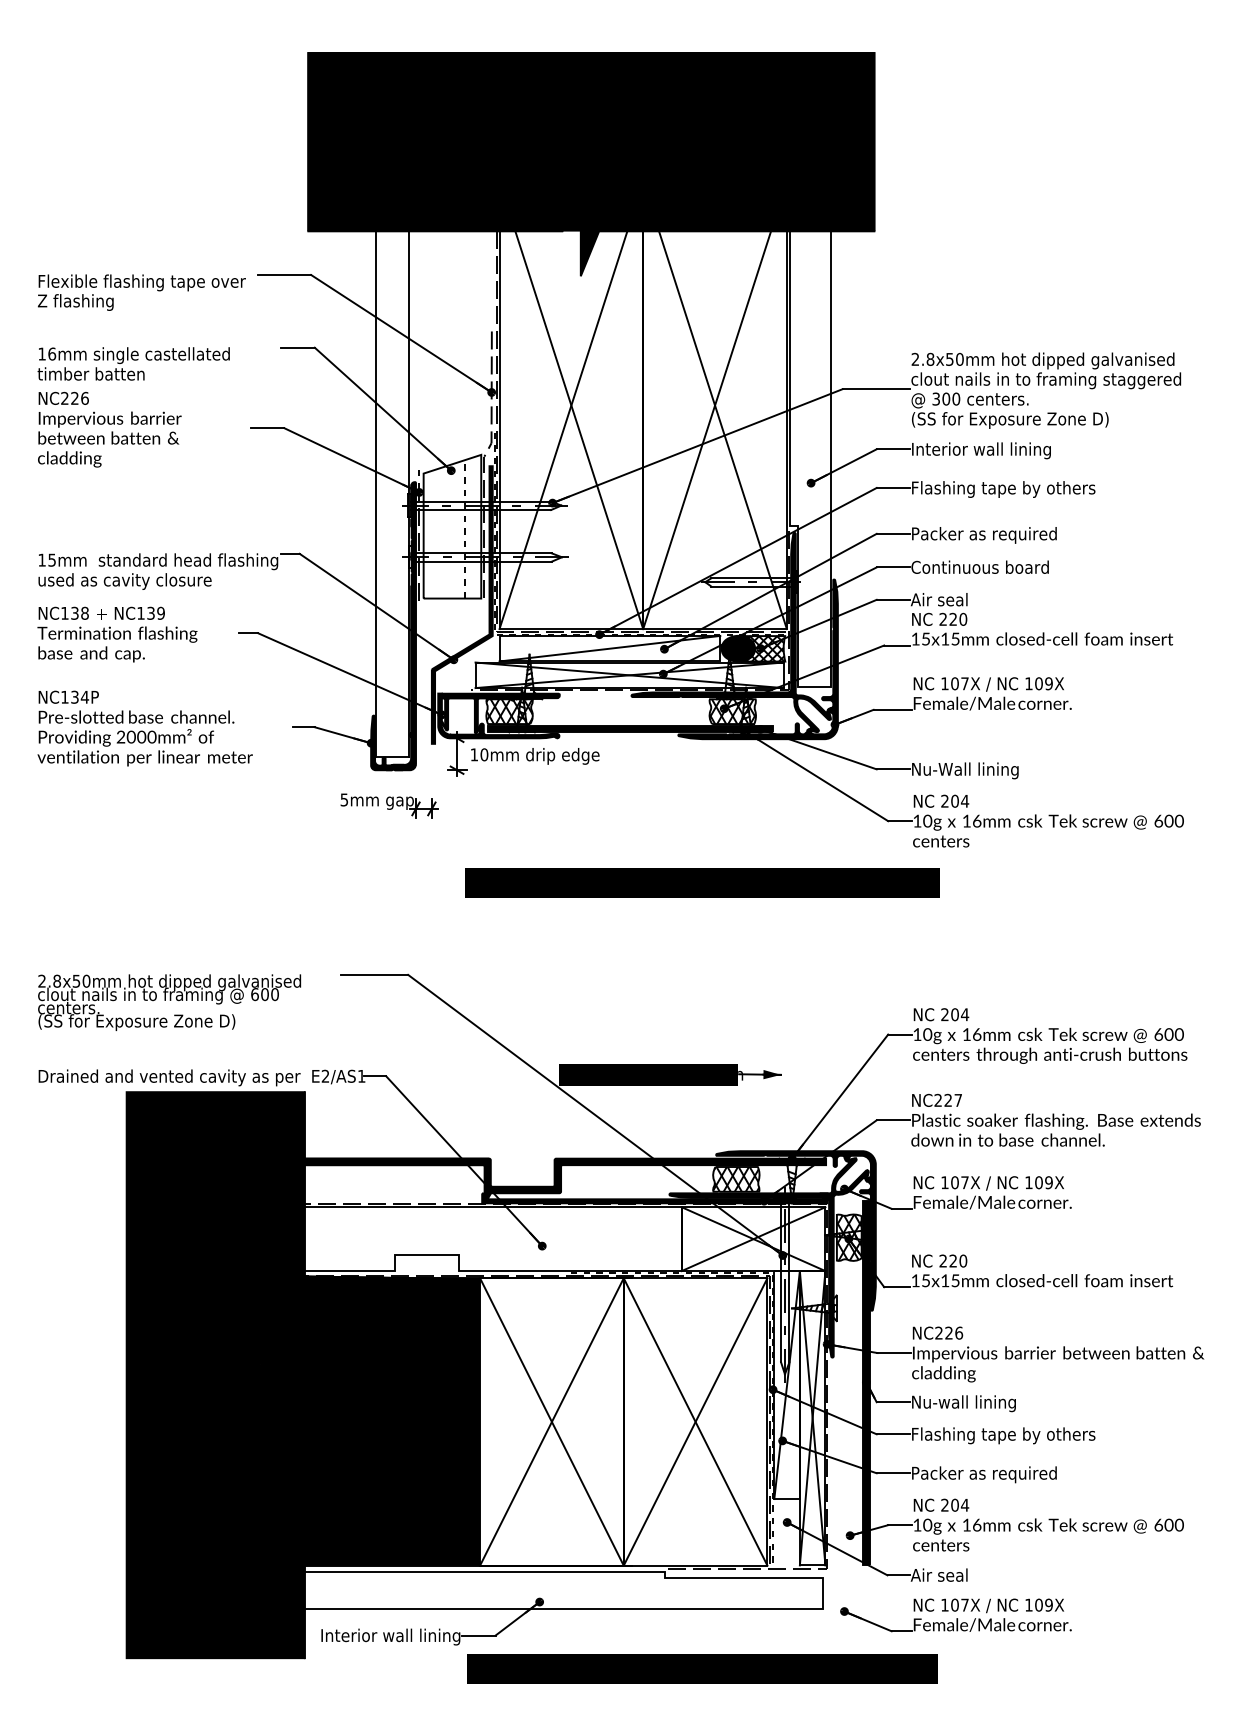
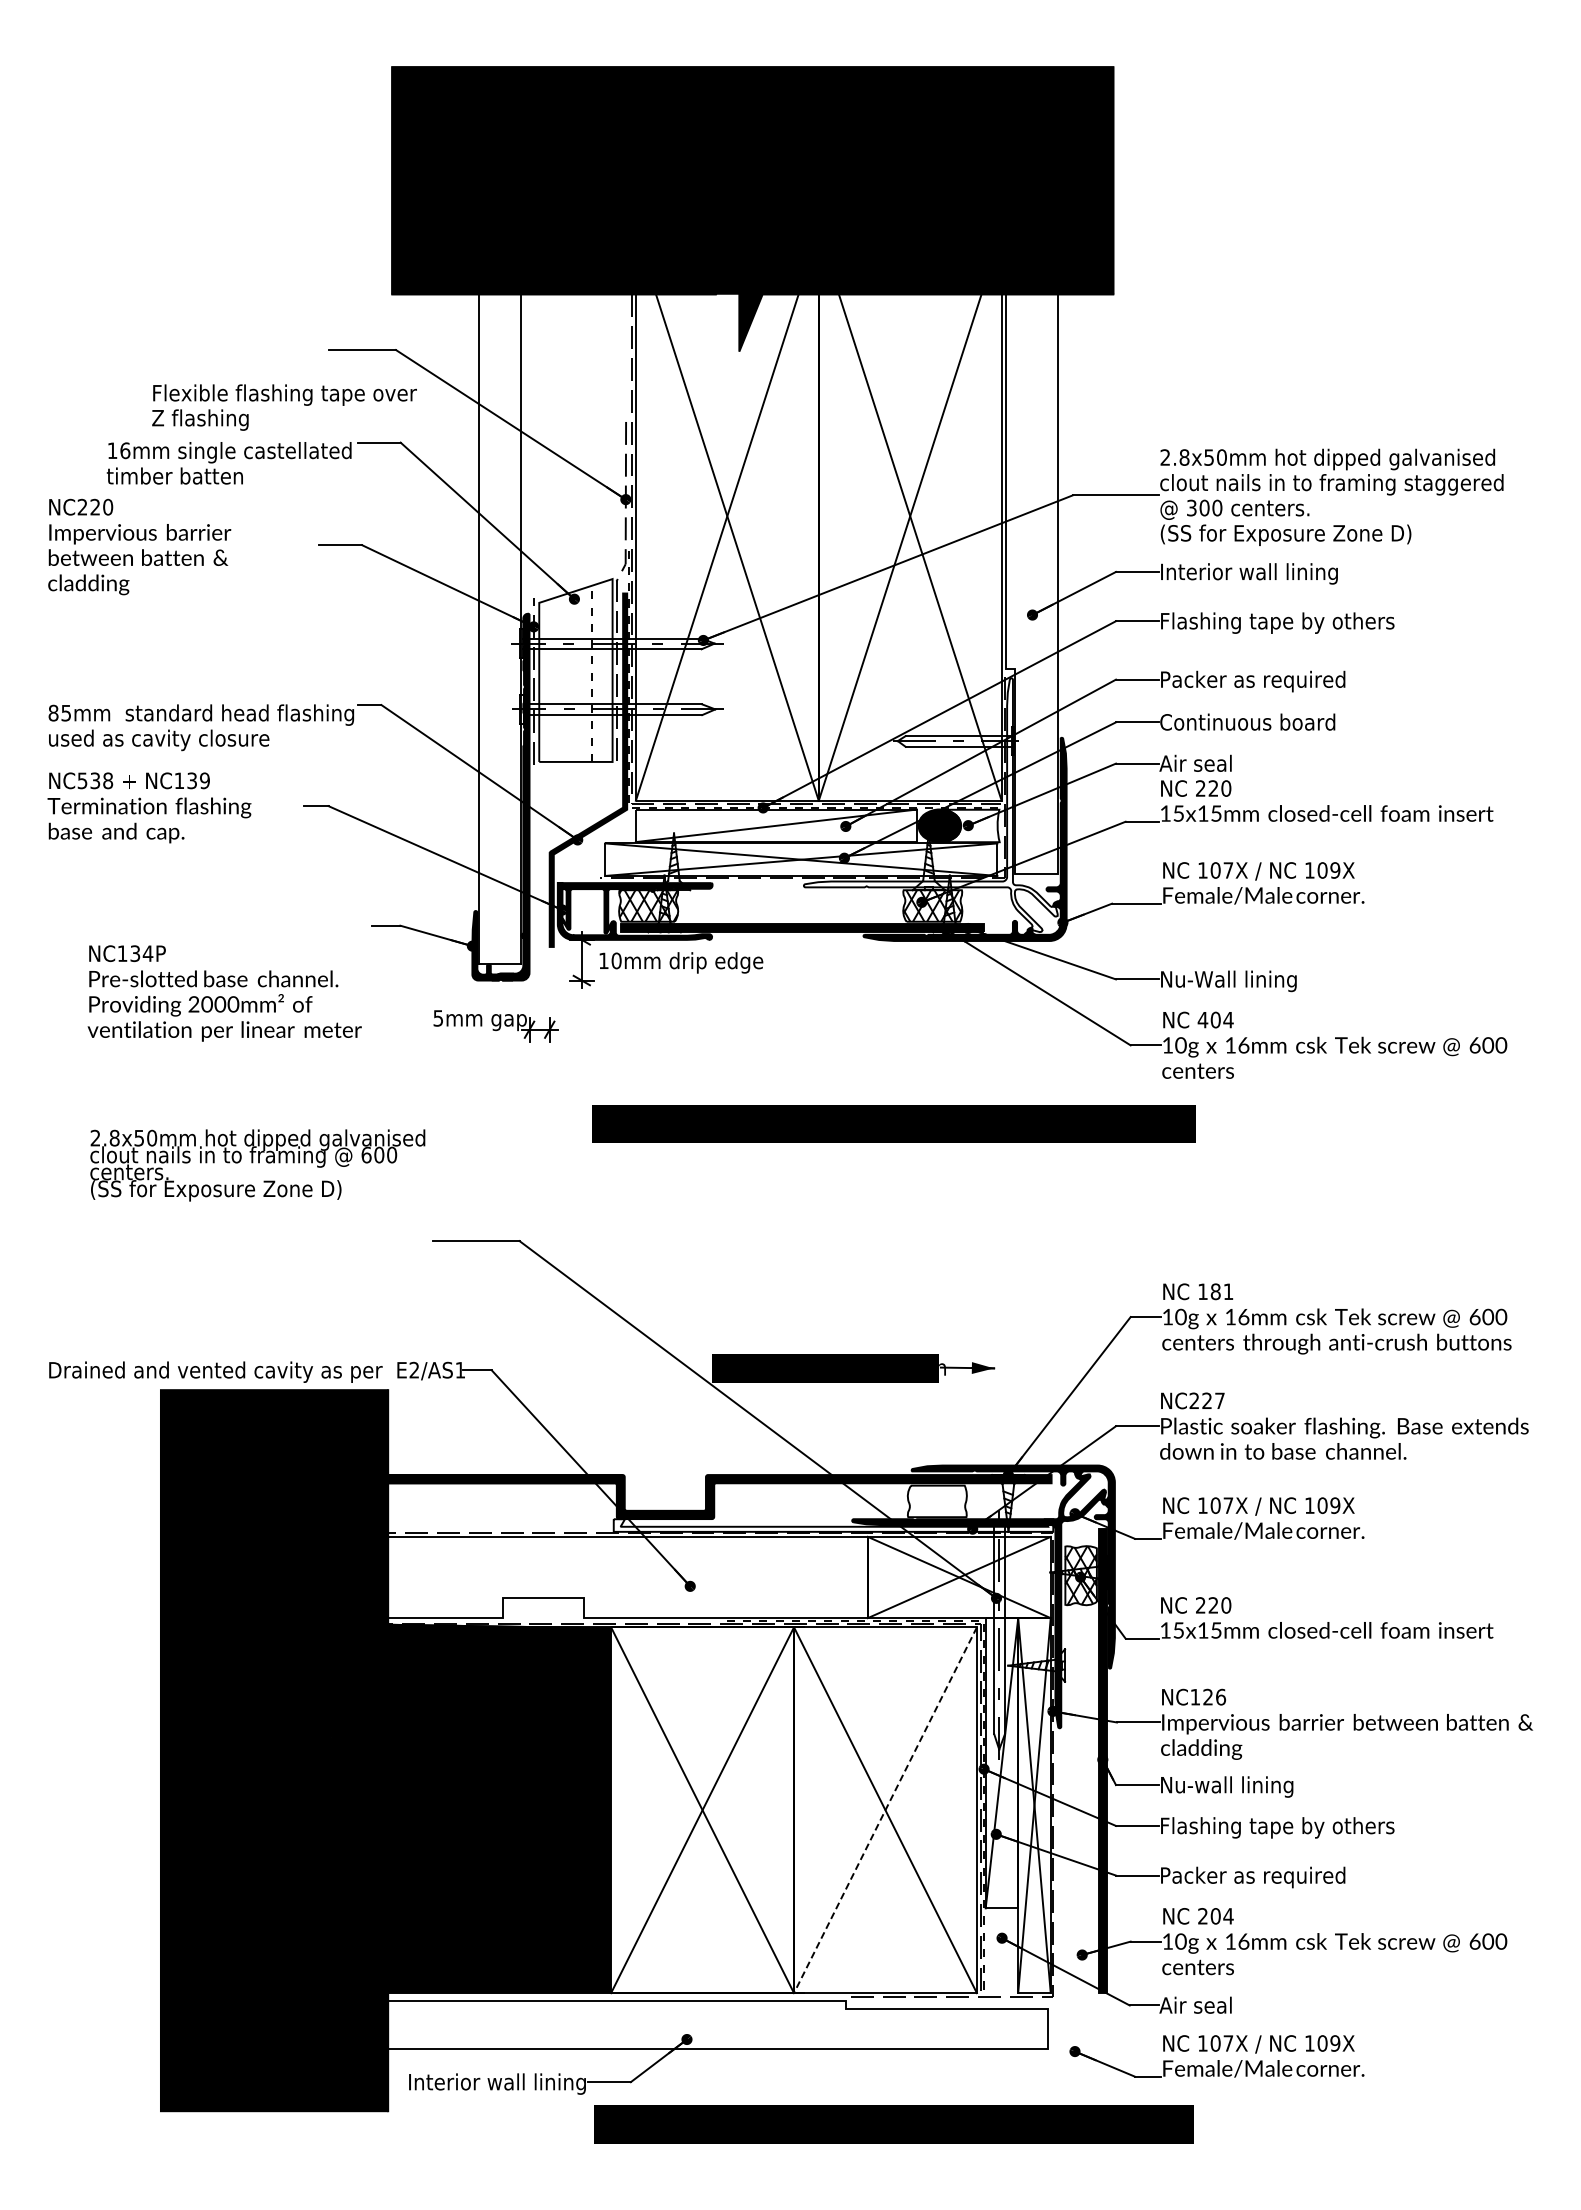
text: (141, 292) -> (284, 407), moved
text: (133, 364) -> (228, 463), moved
text: (85, 397) -> (108, 506), NC226 -> NC220
text: (42, 559) -> (53, 712), 15mm -> 85mm
text: (64, 613) -> (82, 780), NC138 -> NC538
fill: (730, 632) -> (930, 805), removed
hatch: (763, 648) -> (971, 825), removed
text: (144, 728) -> (224, 993), moved
text: (944, 800) -> (1202, 1019), 204 -> 404
text: (169, 1002) -> (257, 1165), moved
text: (954, 1014) -> (1215, 1291), 204 -> 181
hatch: (735, 1179) -> (936, 1501), removed
fill: (654, 1198) -> (833, 1525), removed
text: (938, 1332) -> (1194, 1696), NC226 -> NC126
line: (695, 1422) -> (885, 1810), solid -> dashed

